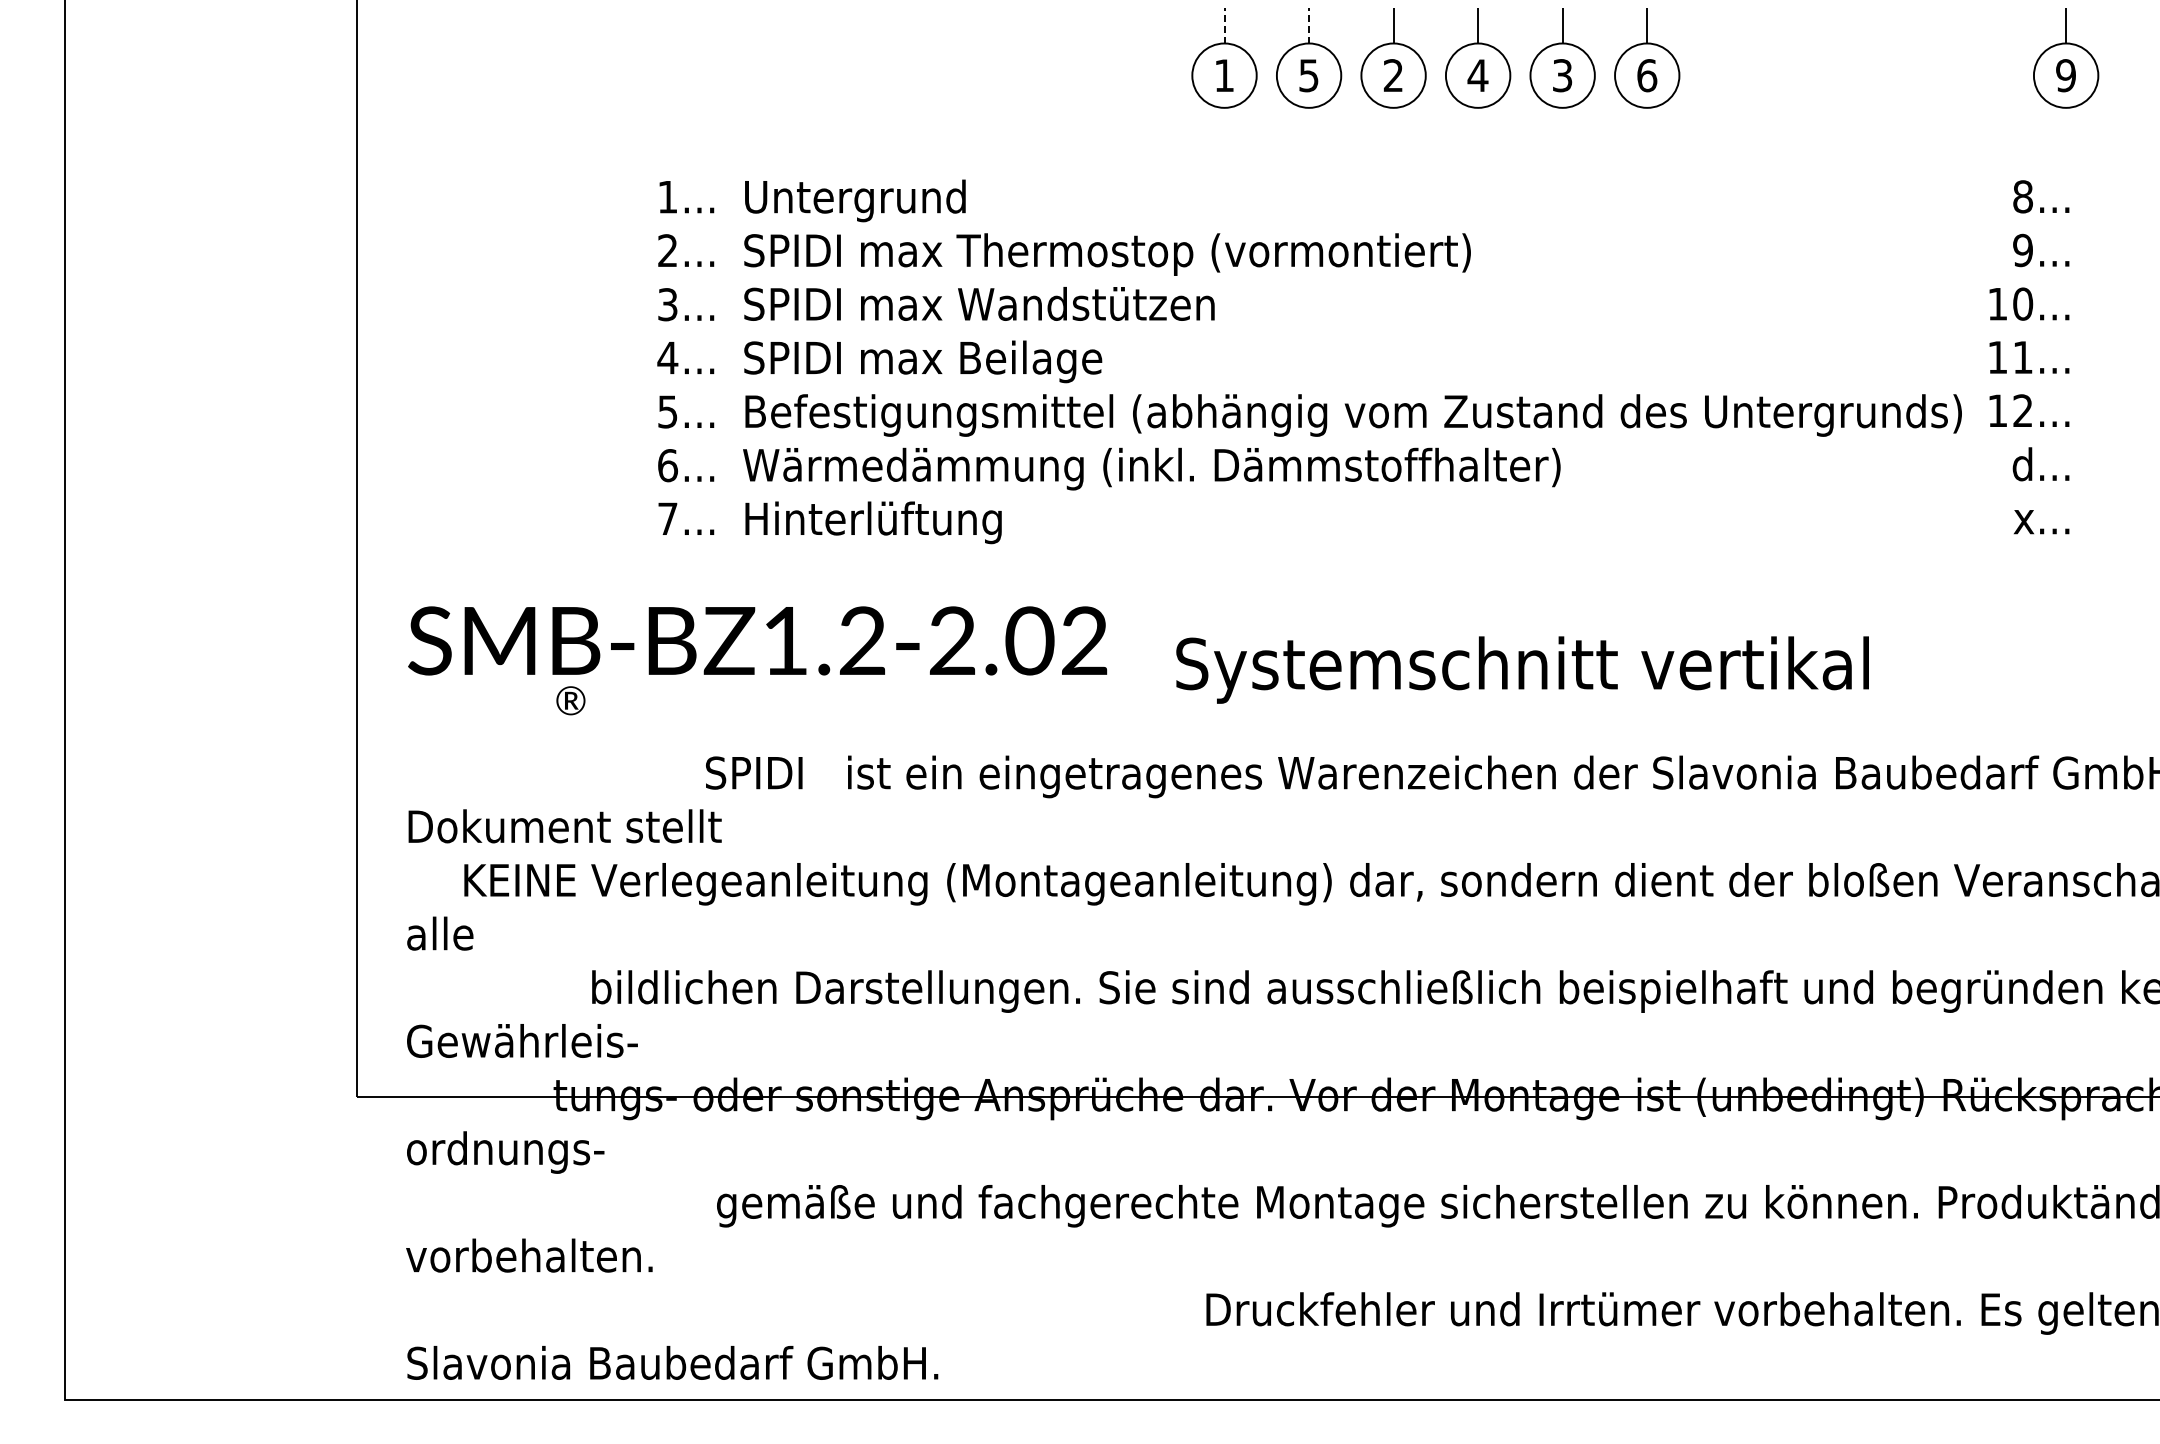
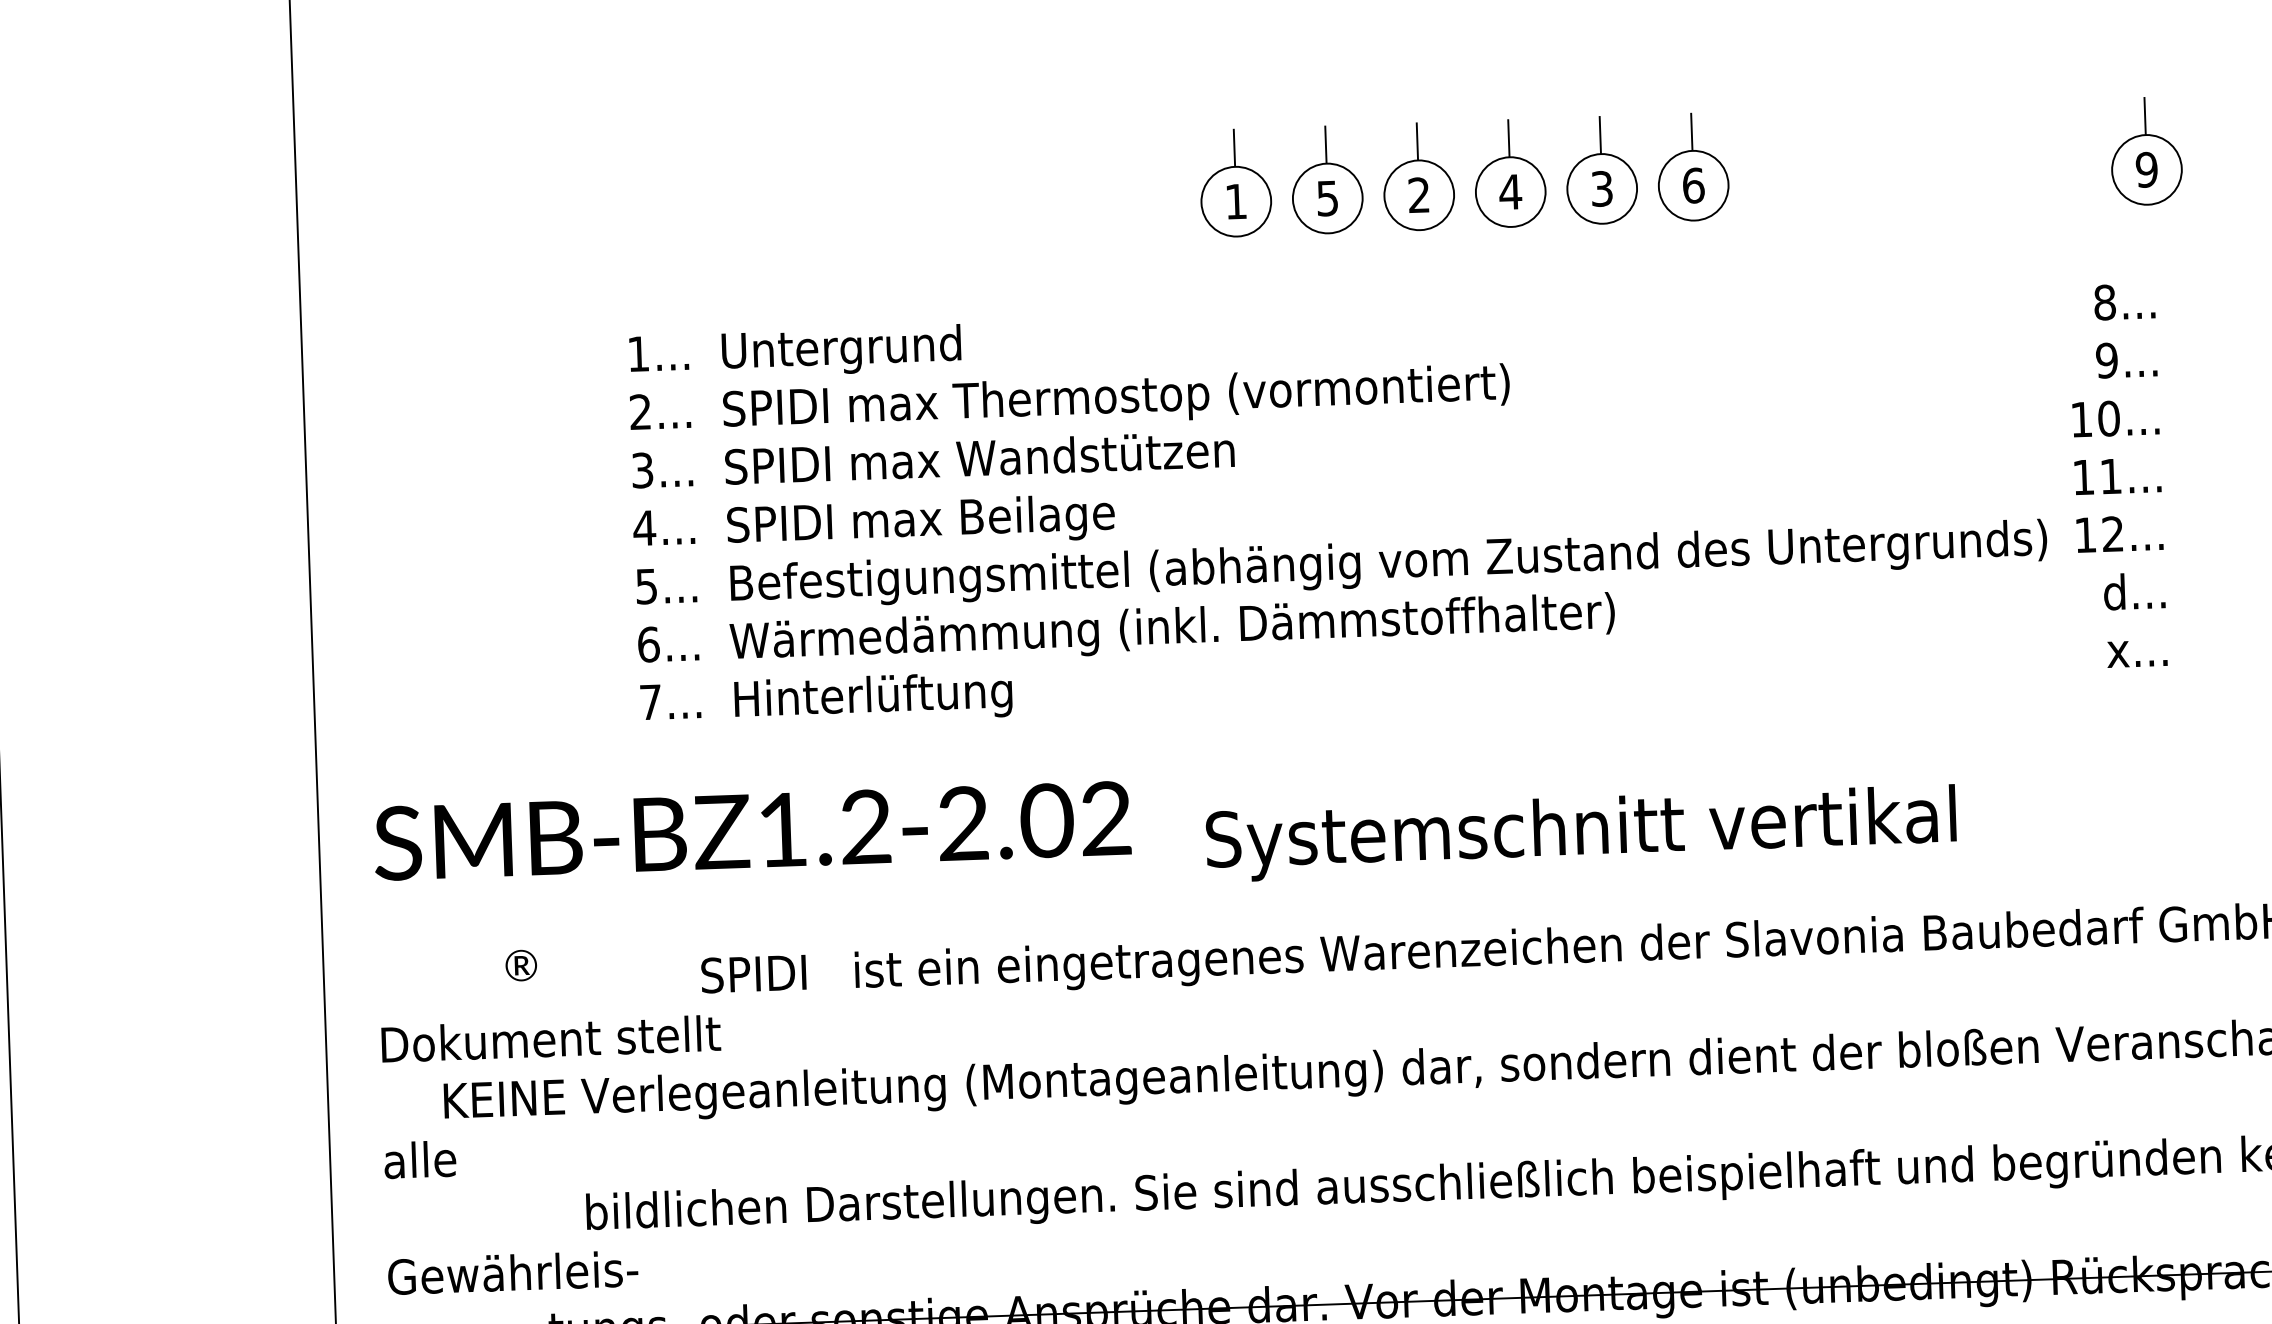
line: (1224, 25) -> (1234, 147), dashed -> solid
line: (1309, 25) -> (1326, 144), dashed -> solid
text: (570, 700) -> (520, 965), moved

